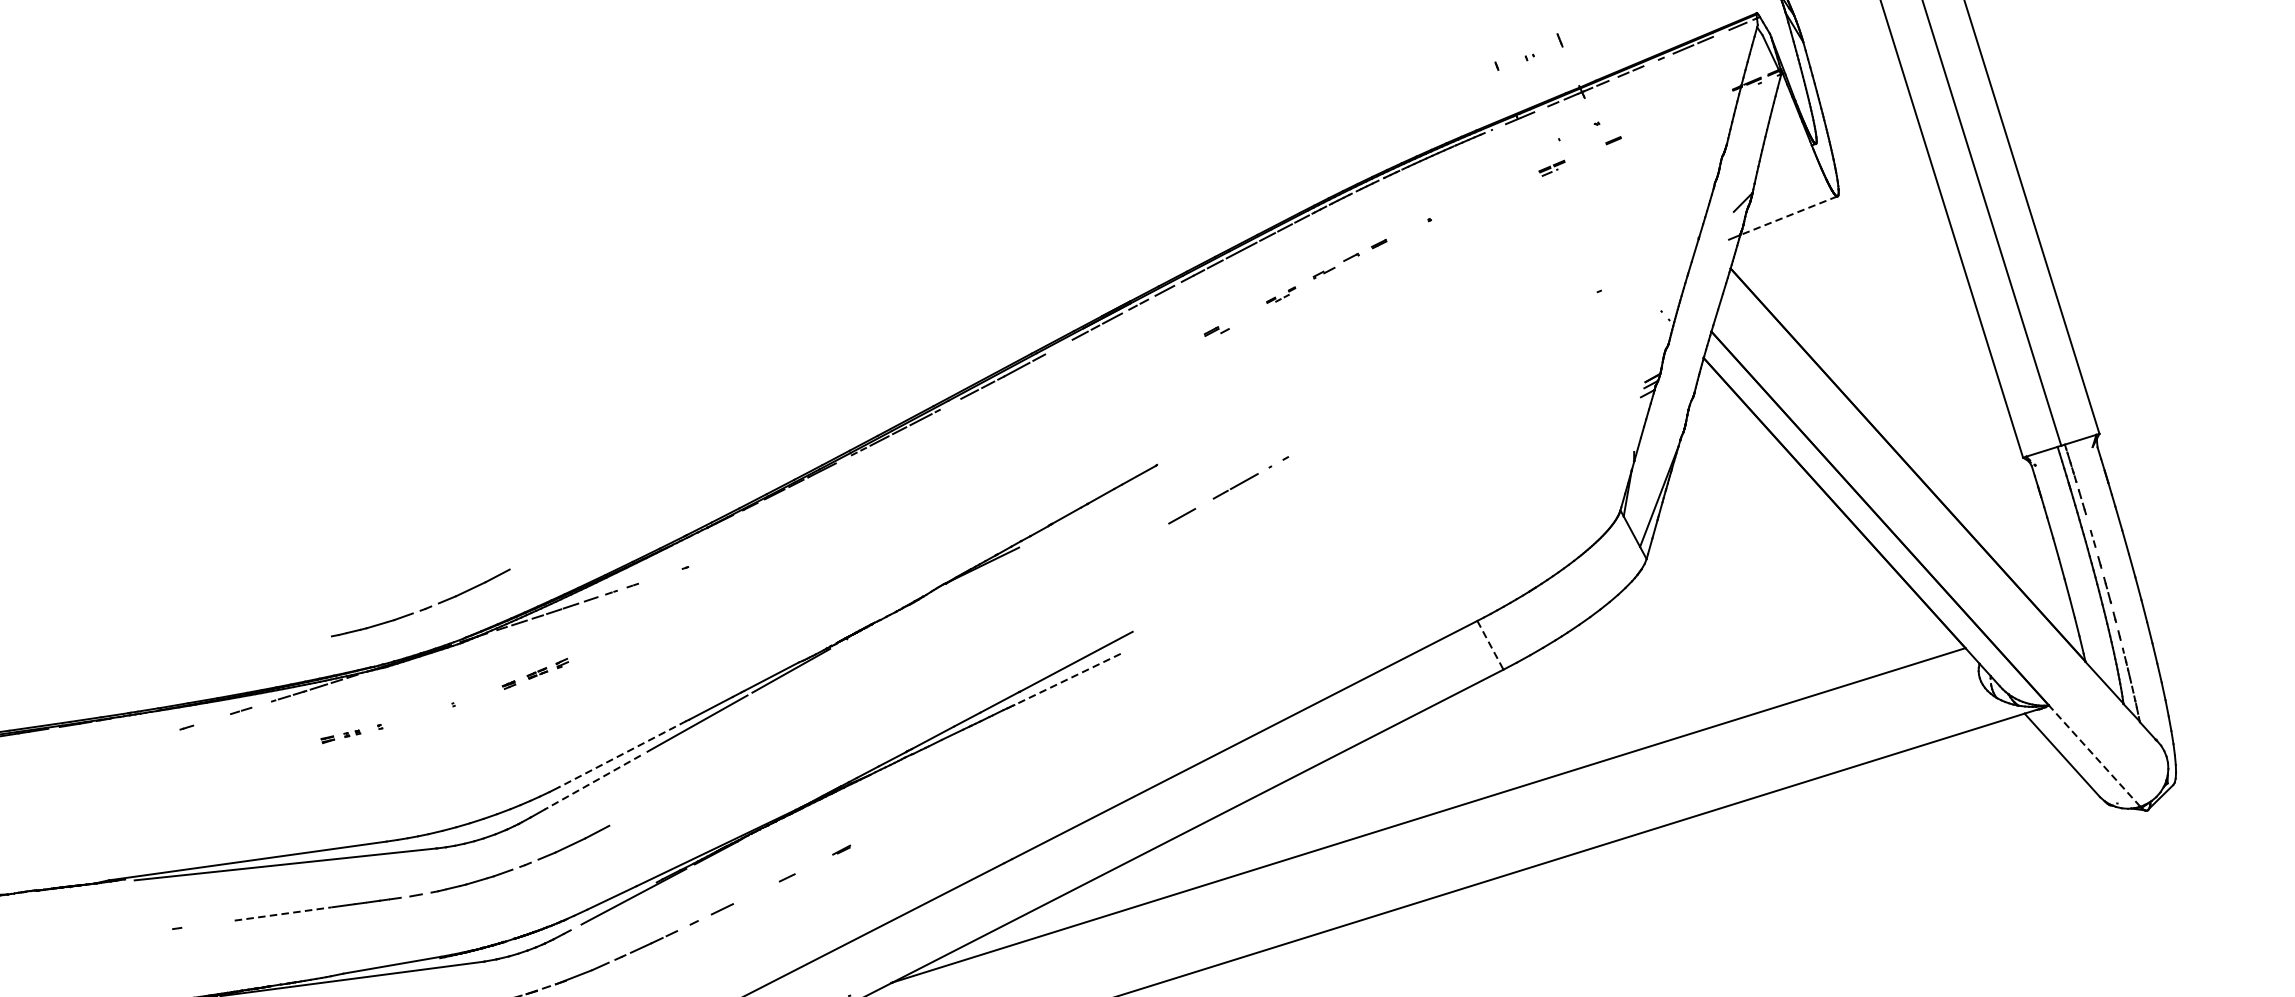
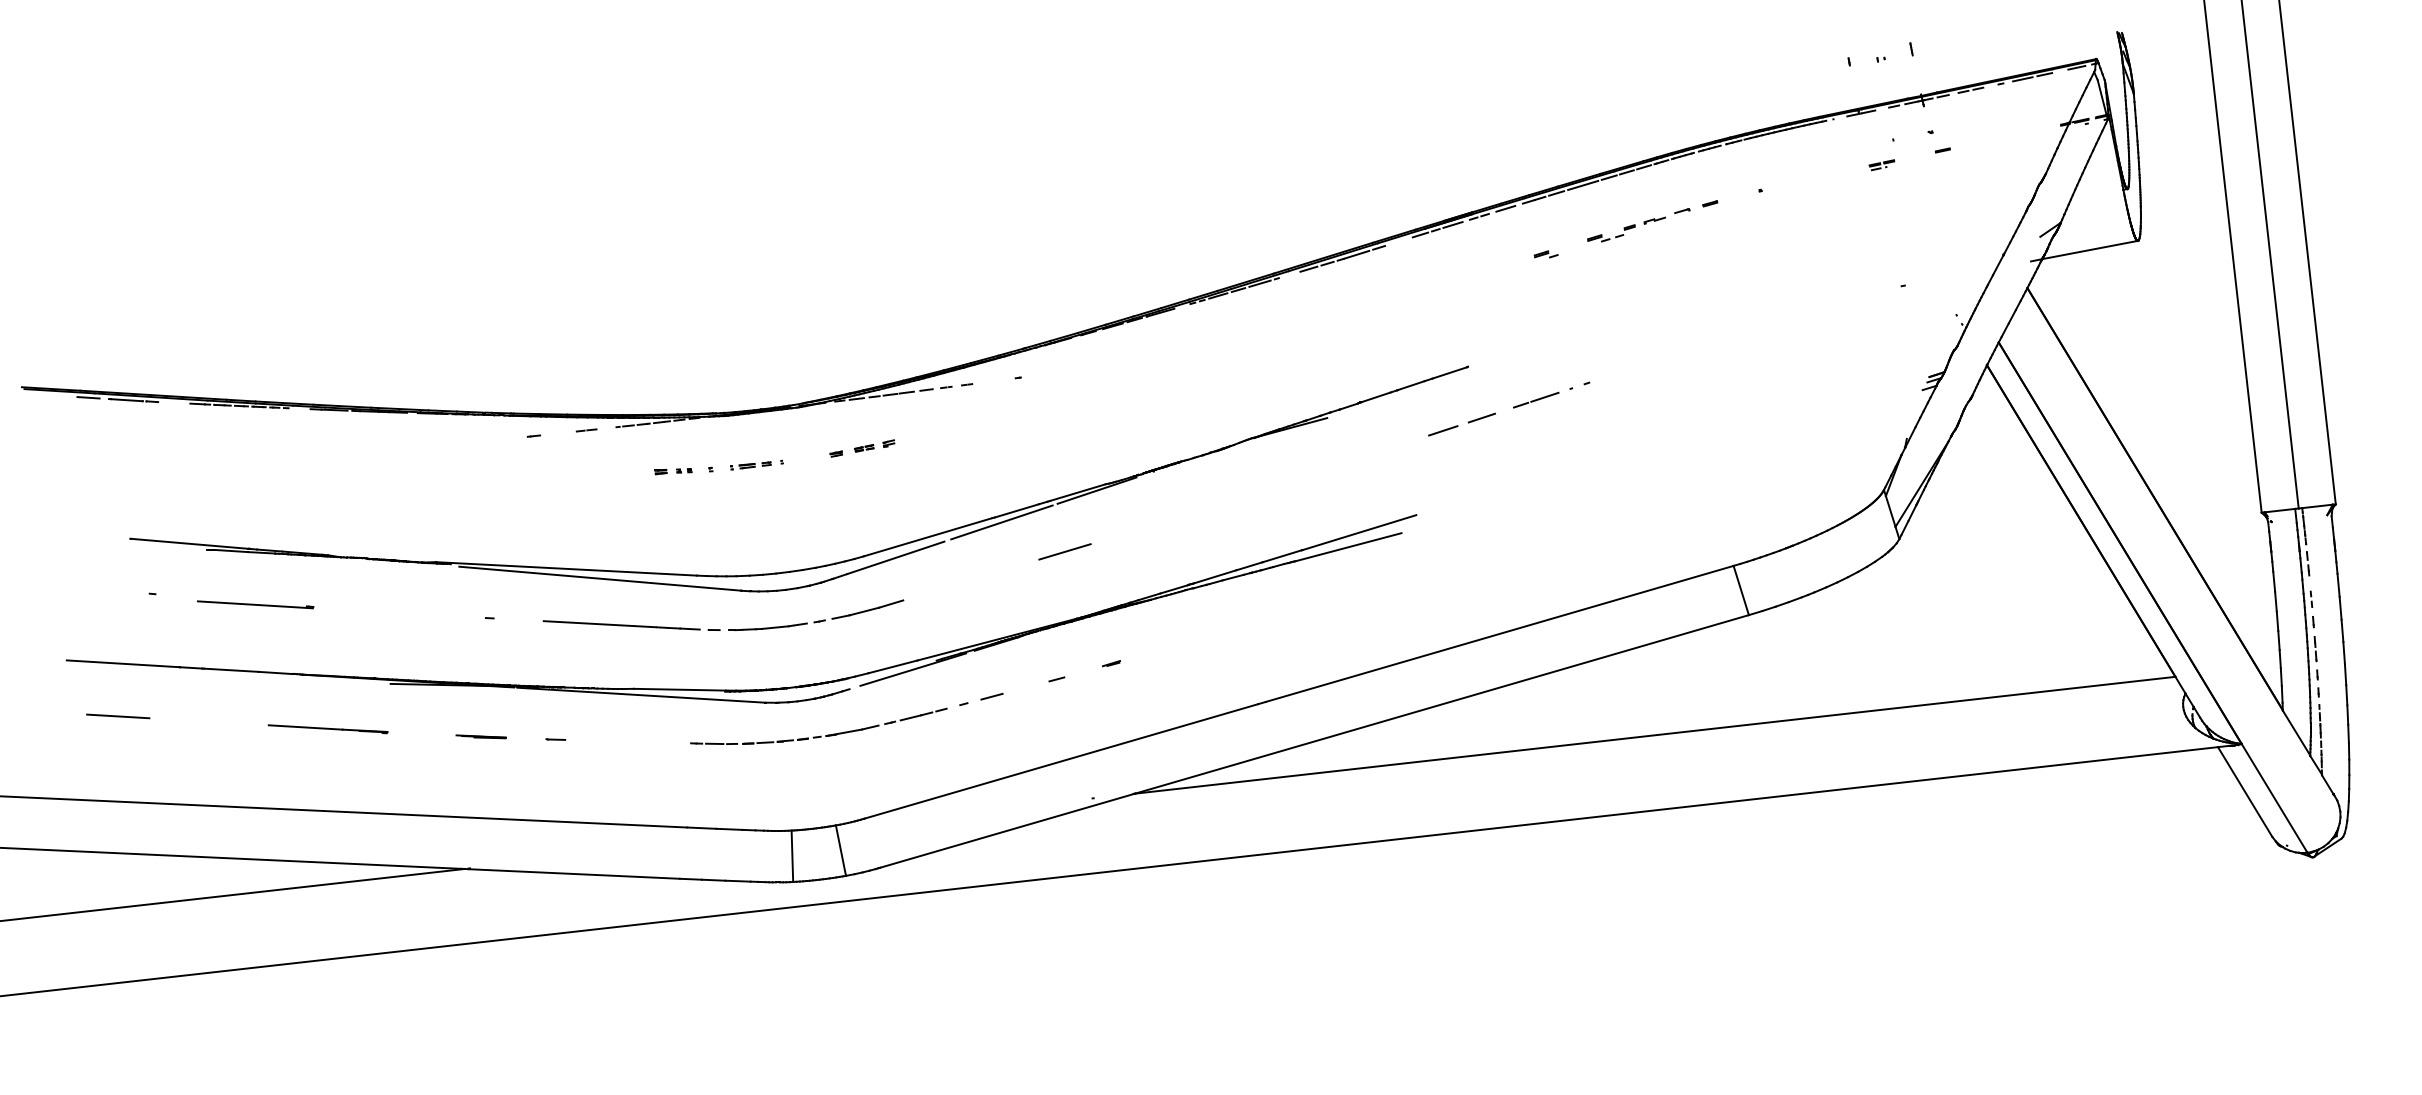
line: (1788, 216) -> (2089, 250), dashed -> solid
part: (1281, 295) -> (1611, 233), size x1.67
line: (1144, 537) -> (1443, 430), added
part: (421, 603) -> (770, 363), removed
line: (1490, 645) -> (1741, 590), dashed -> solid
line: (1066, 679) -> (1347, 547), dashed -> solid
part: (420, 714) -> (750, 465), added
line: (769, 741) -> (1064, 551), added
line: (623, 754) -> (928, 537), dashed -> solid
line: (2094, 756) -> (2274, 798), dashed -> solid
line: (592, 783) -> (895, 558), dashed -> solid
line: (283, 913) -> (589, 623), dashed -> solid

